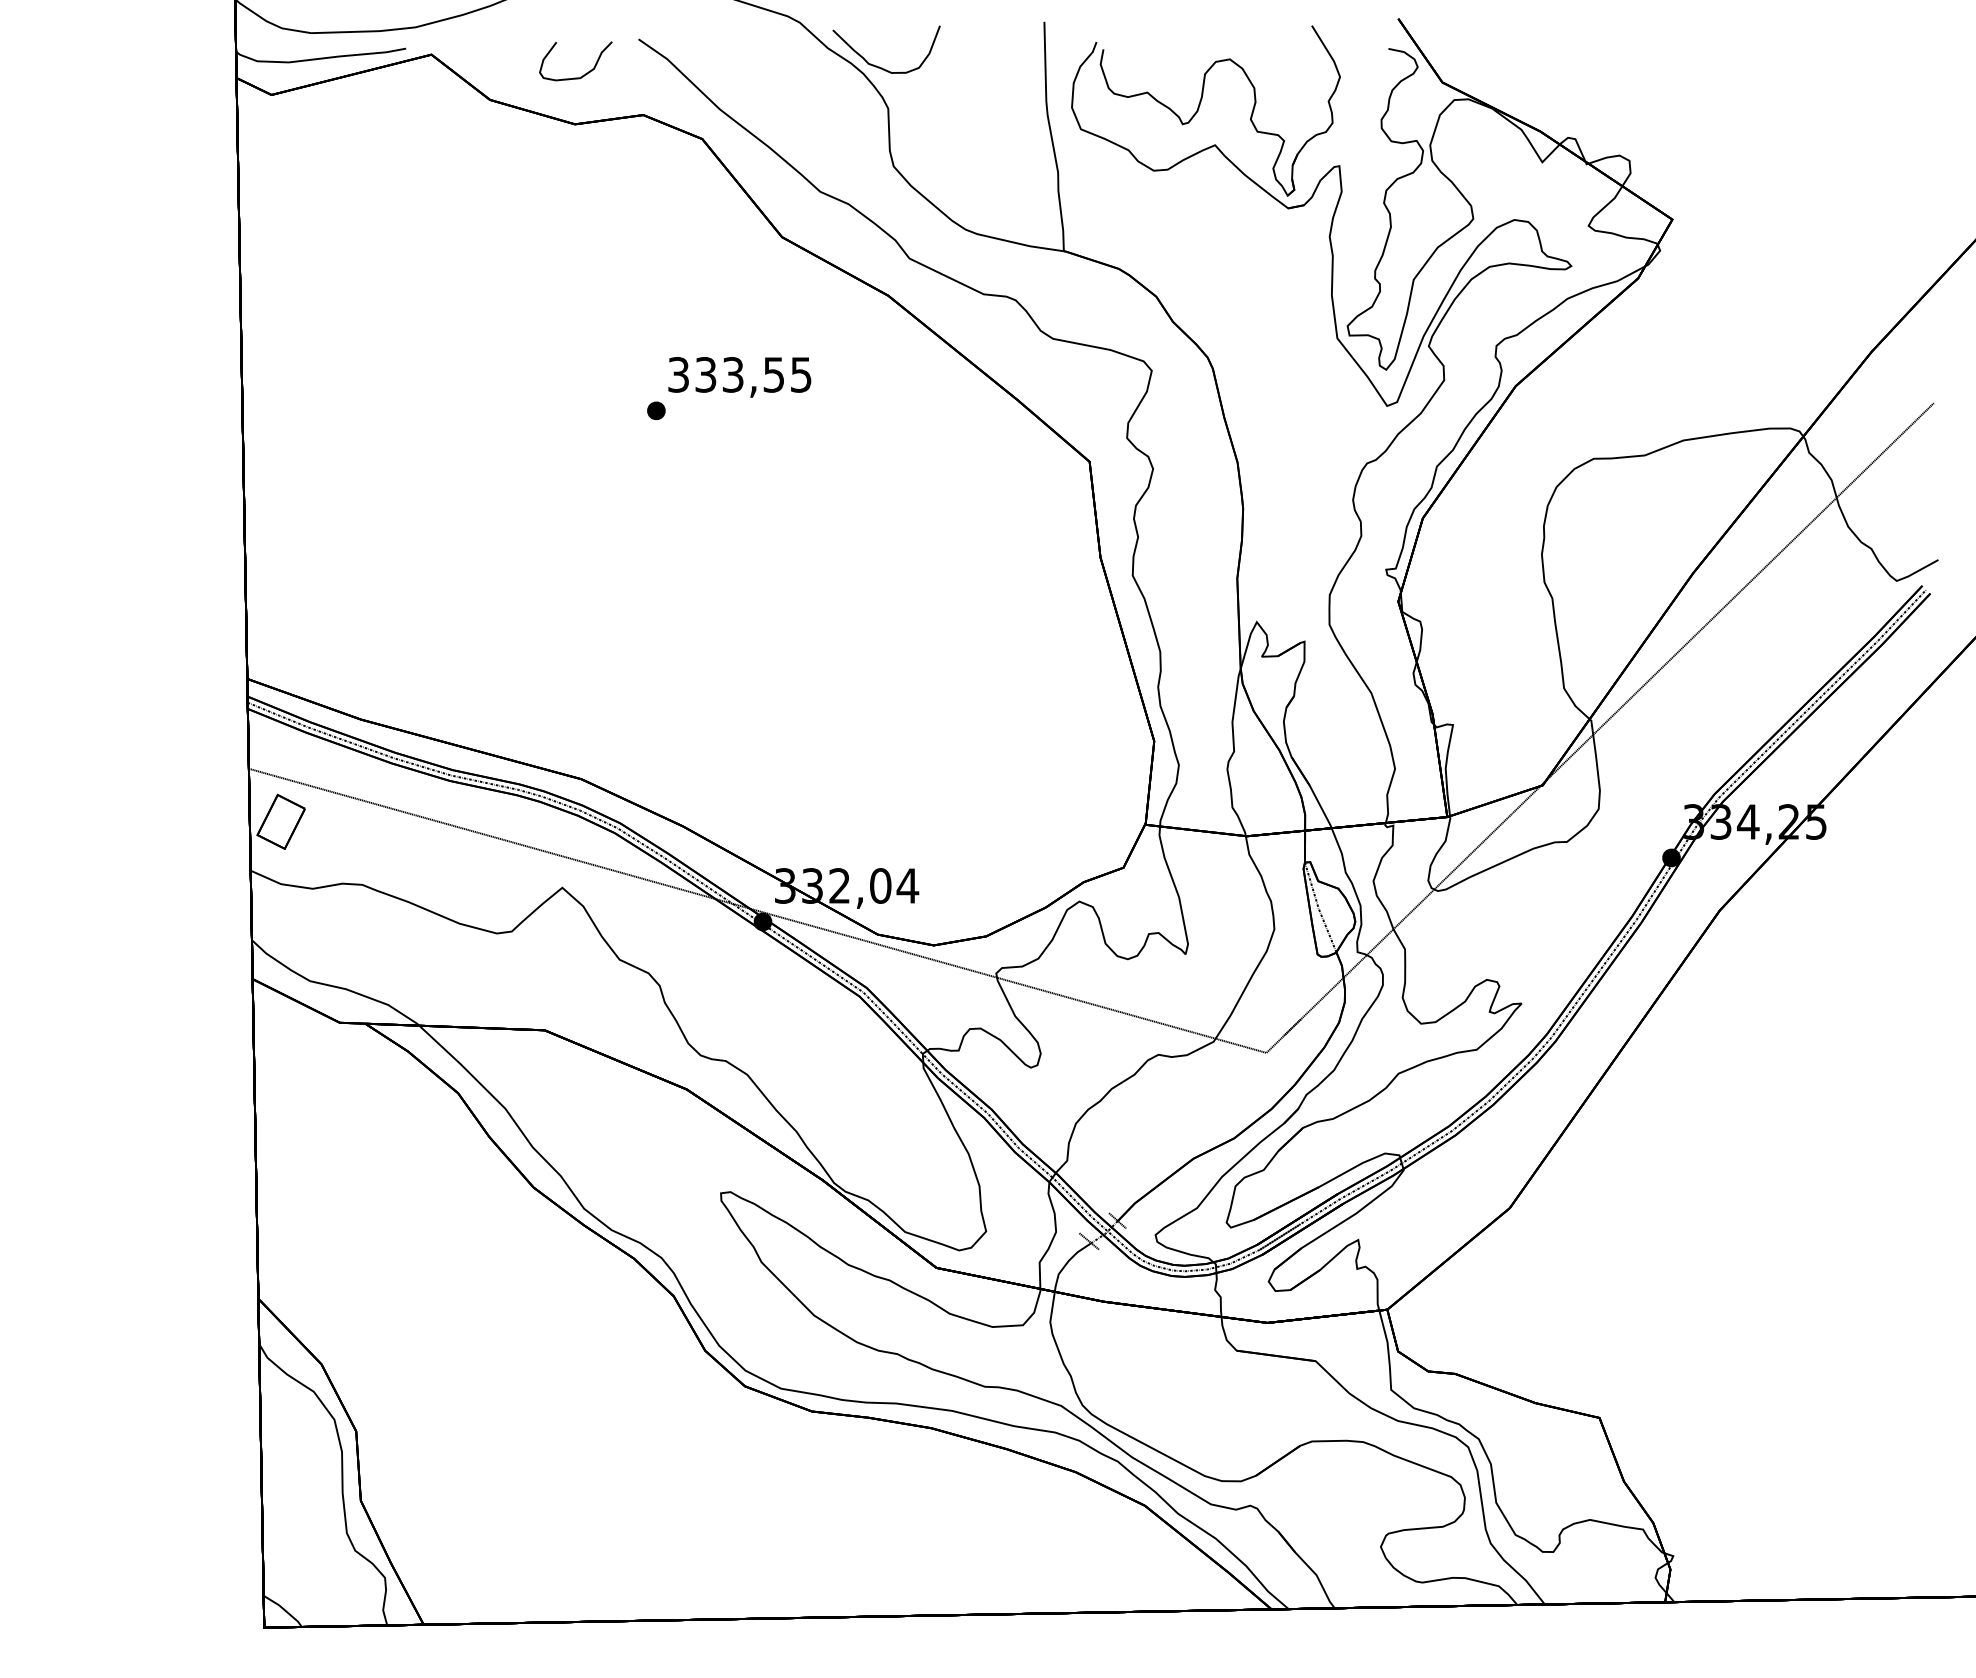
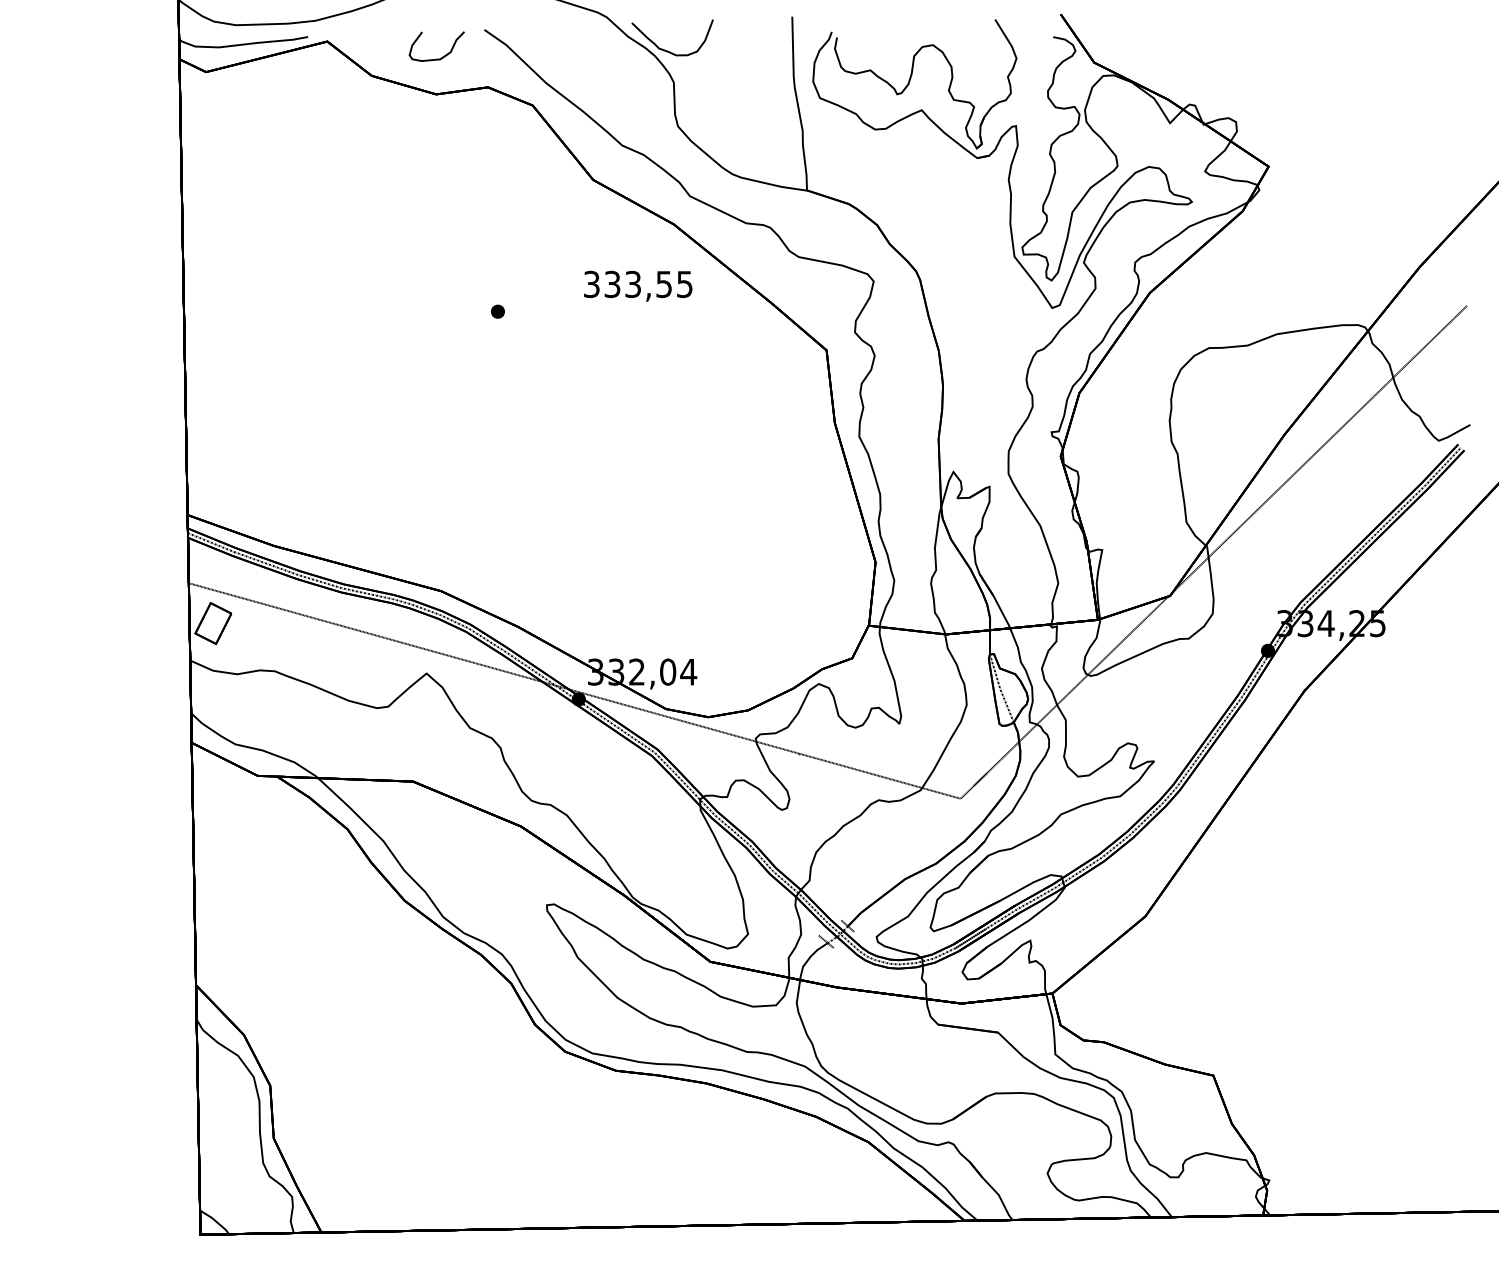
text: (740, 376) -> (638, 285), moved

